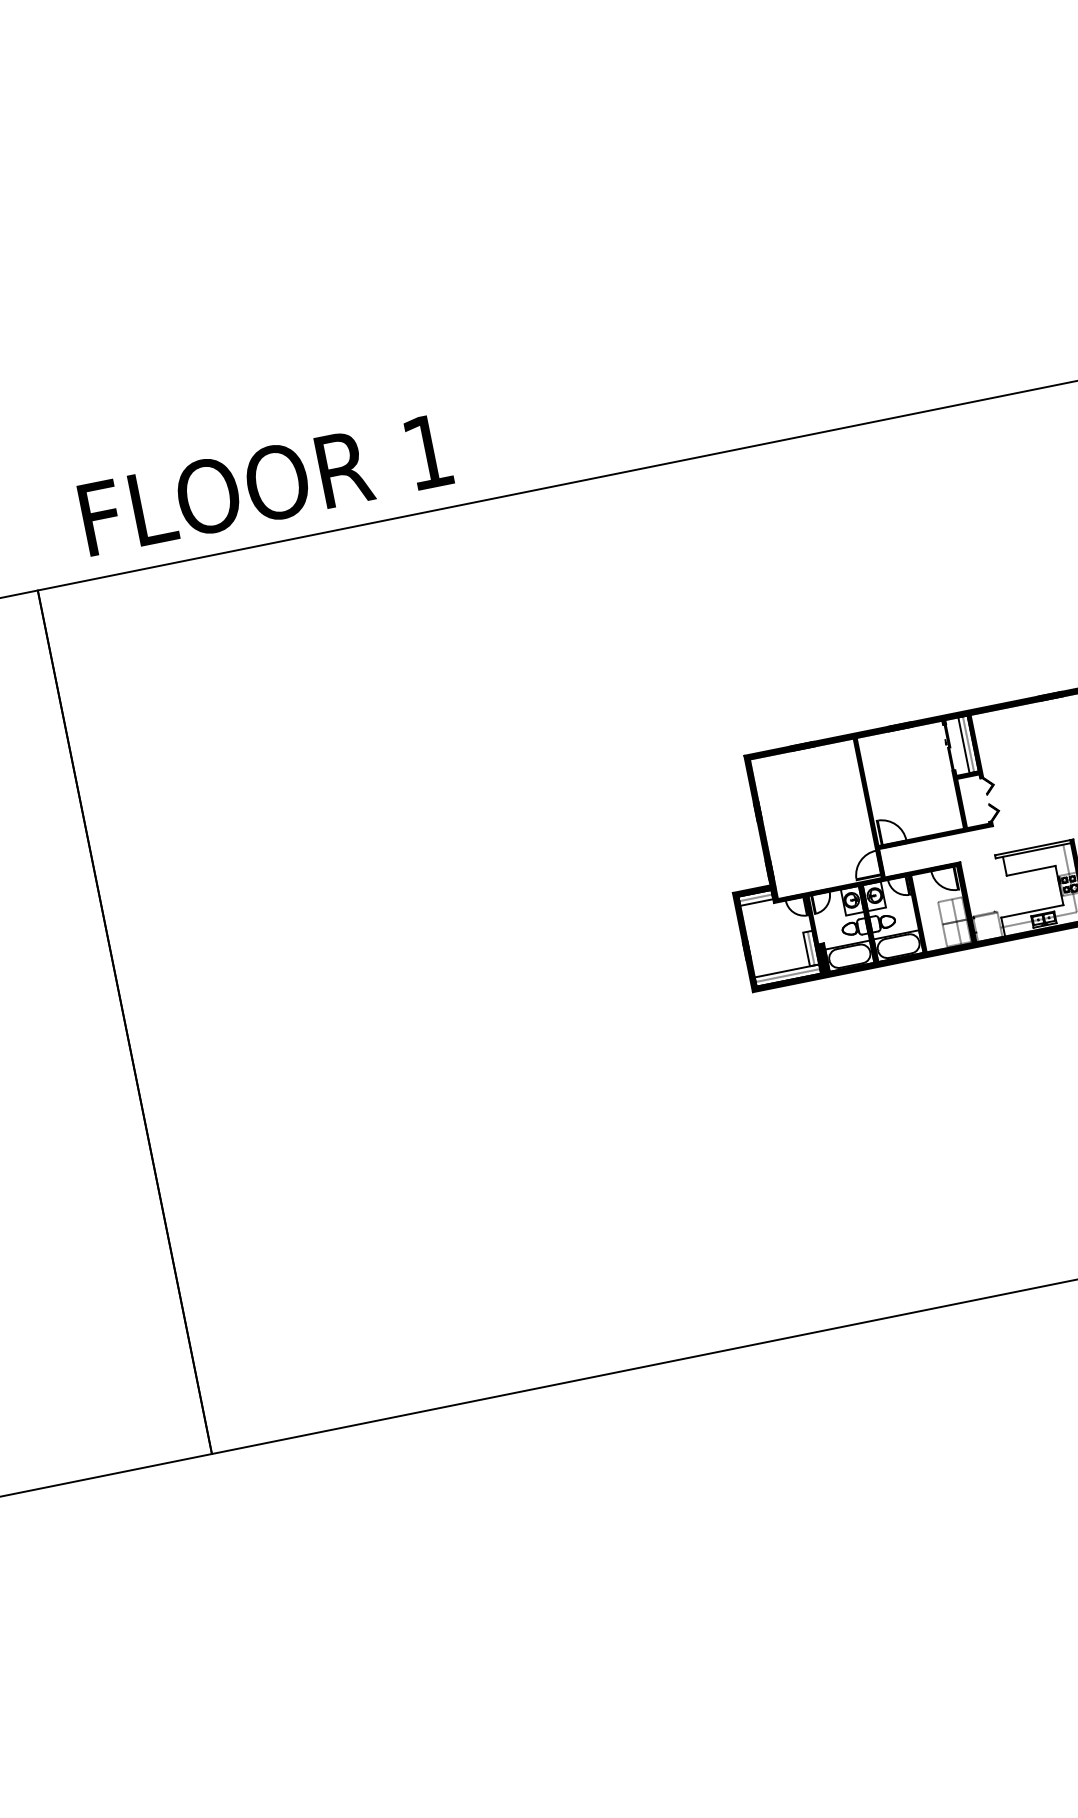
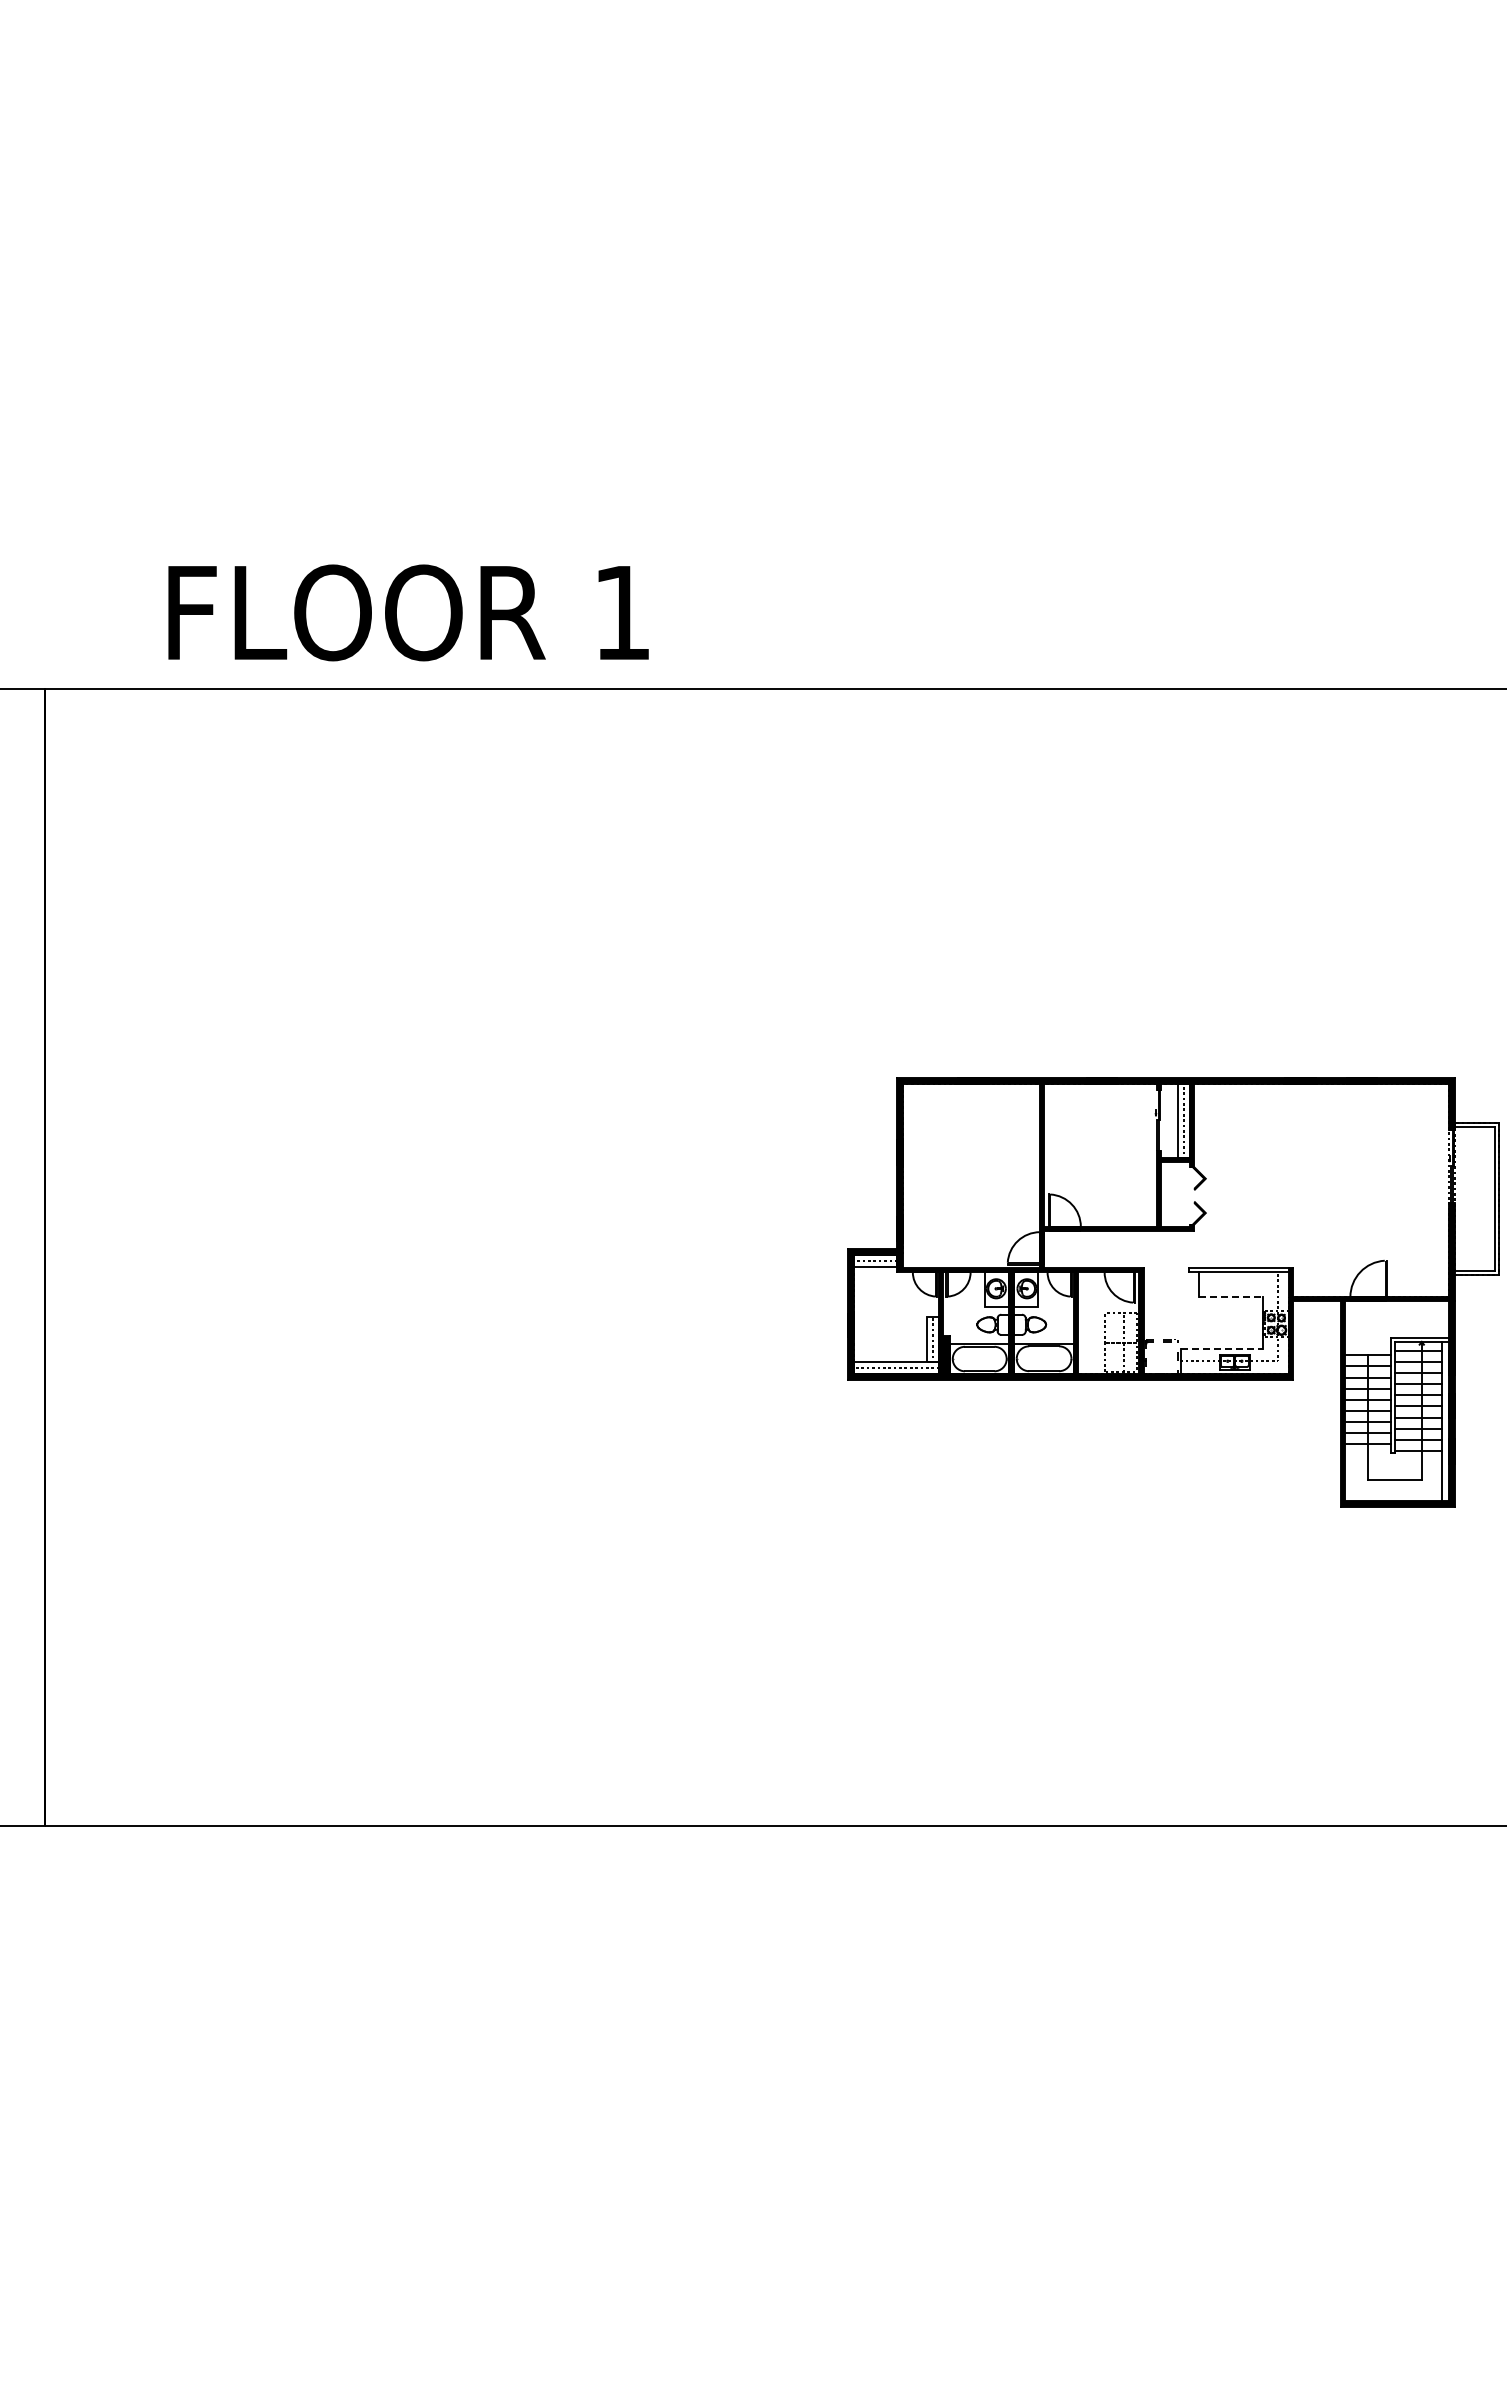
text: (265, 484) -> (408, 612), moved
line: (1031, 870) -> (1231, 1297), solid -> dashed
line: (1032, 911) -> (1222, 1348), solid -> dashed

